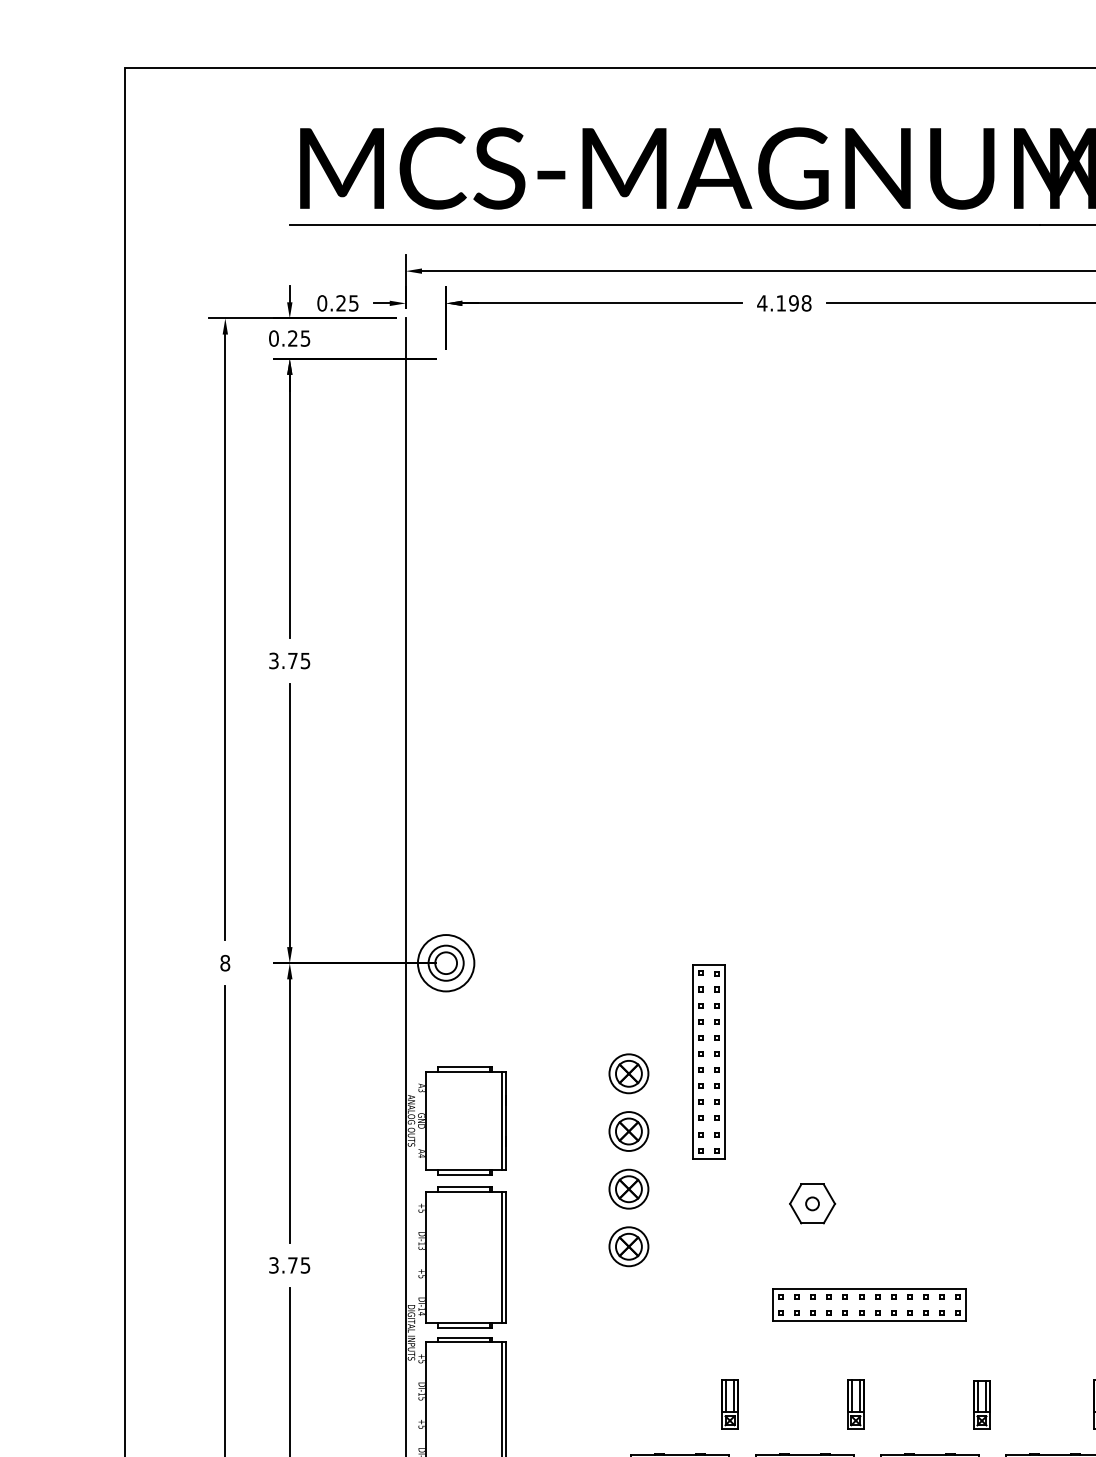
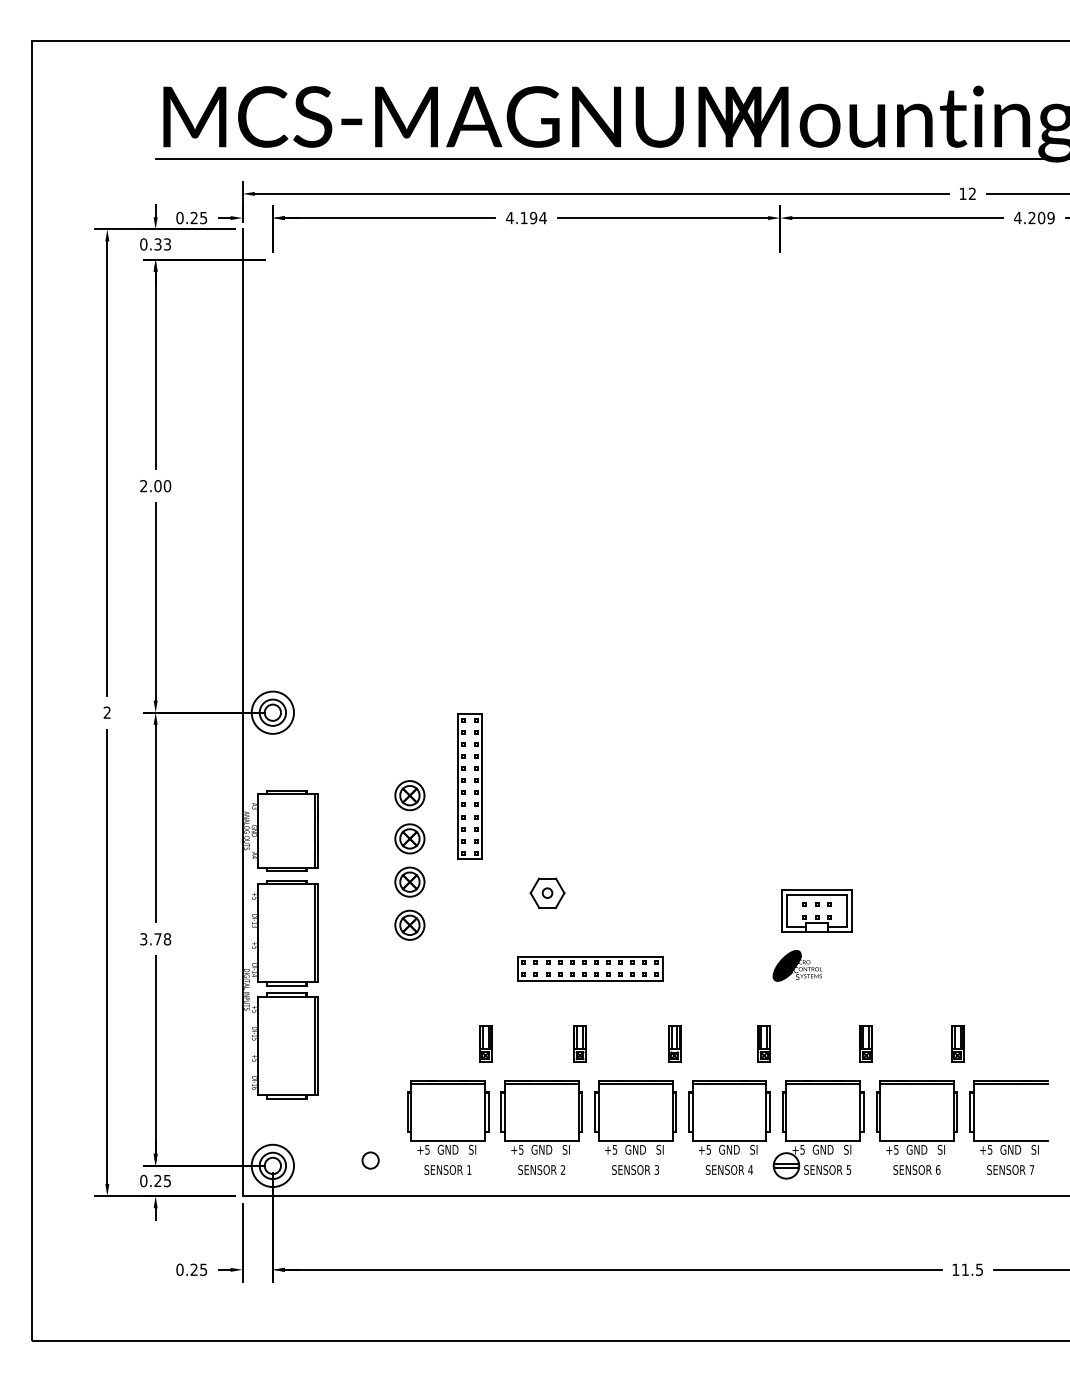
text: (805, 302) -> (542, 217), 4.198 -> 4.194
text: (298, 338) -> (162, 244), 0.25 -> 0.33
text: (289, 661) -> (155, 486), 3.75 -> 2.00
text: (224, 962) -> (106, 712), 8 -> 2
text: (305, 1265) -> (167, 939), 3.75 -> 3.78

